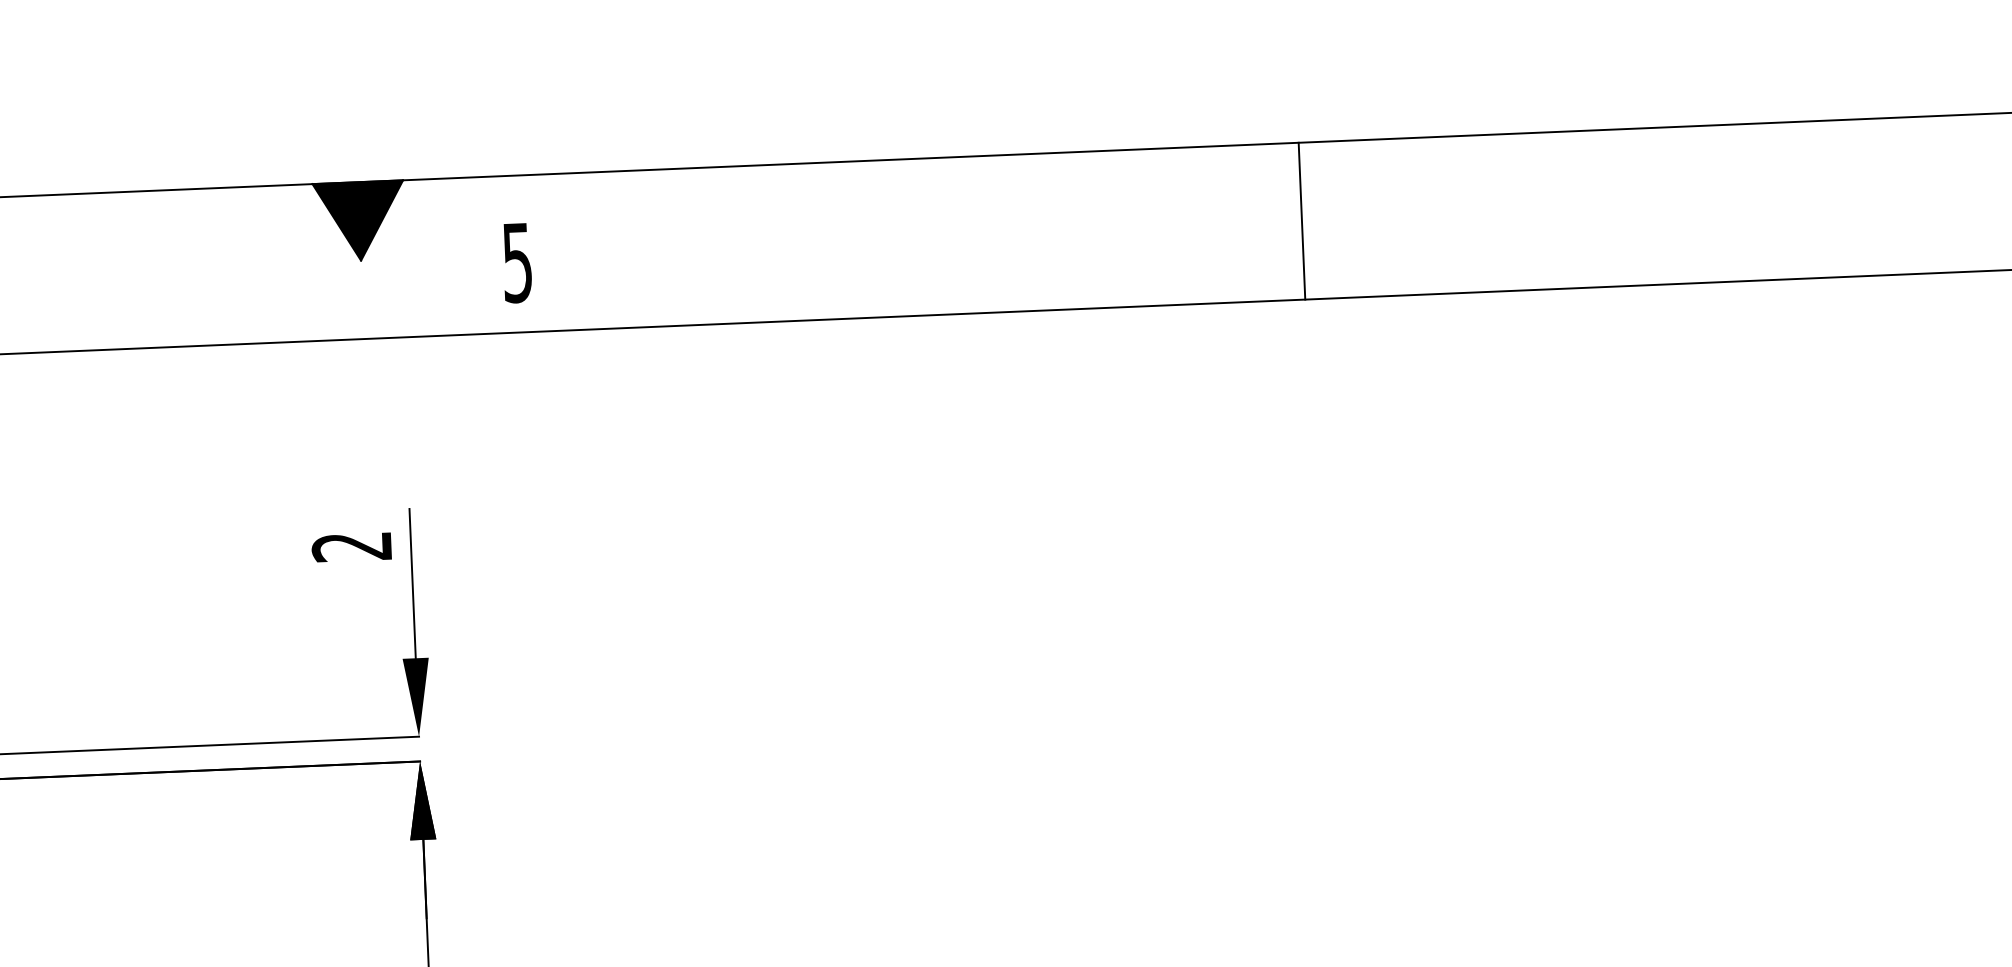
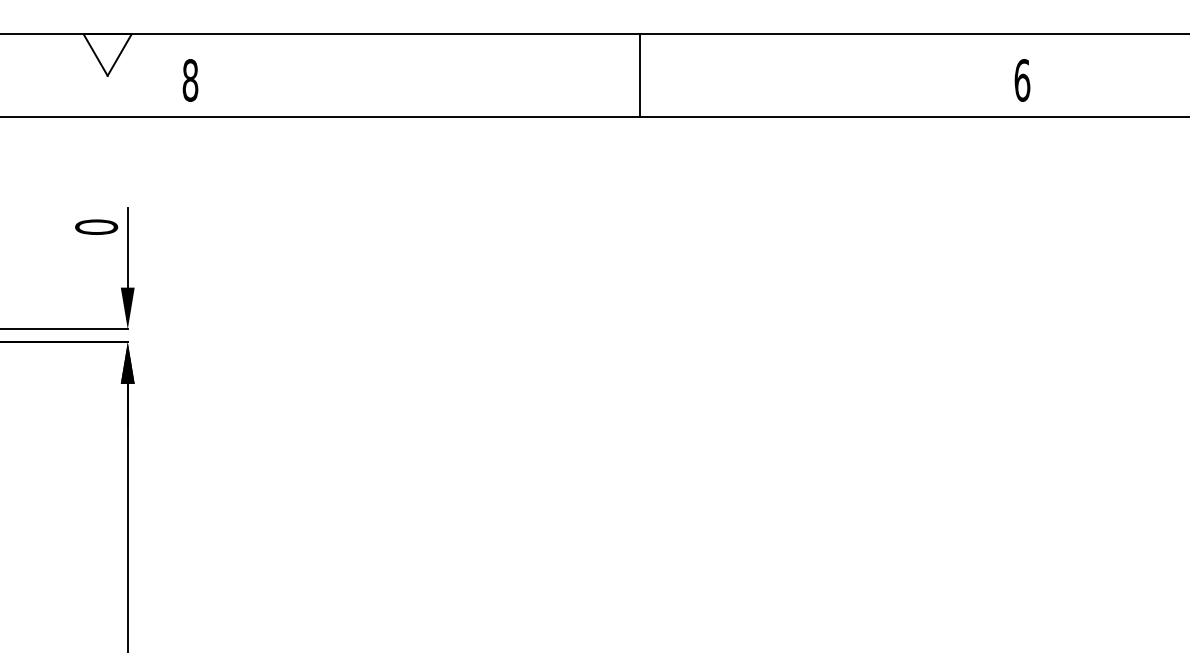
fill: (359, 220) -> (107, 54), removed
line: (1301, 220) -> (639, 75), moved
text: (517, 262) -> (190, 80), 5 -> 8
text: (351, 545) -> (96, 226), 2 -> 0

